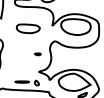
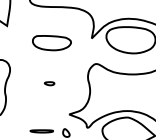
part: (37, 54) -> (48, 84), moved

